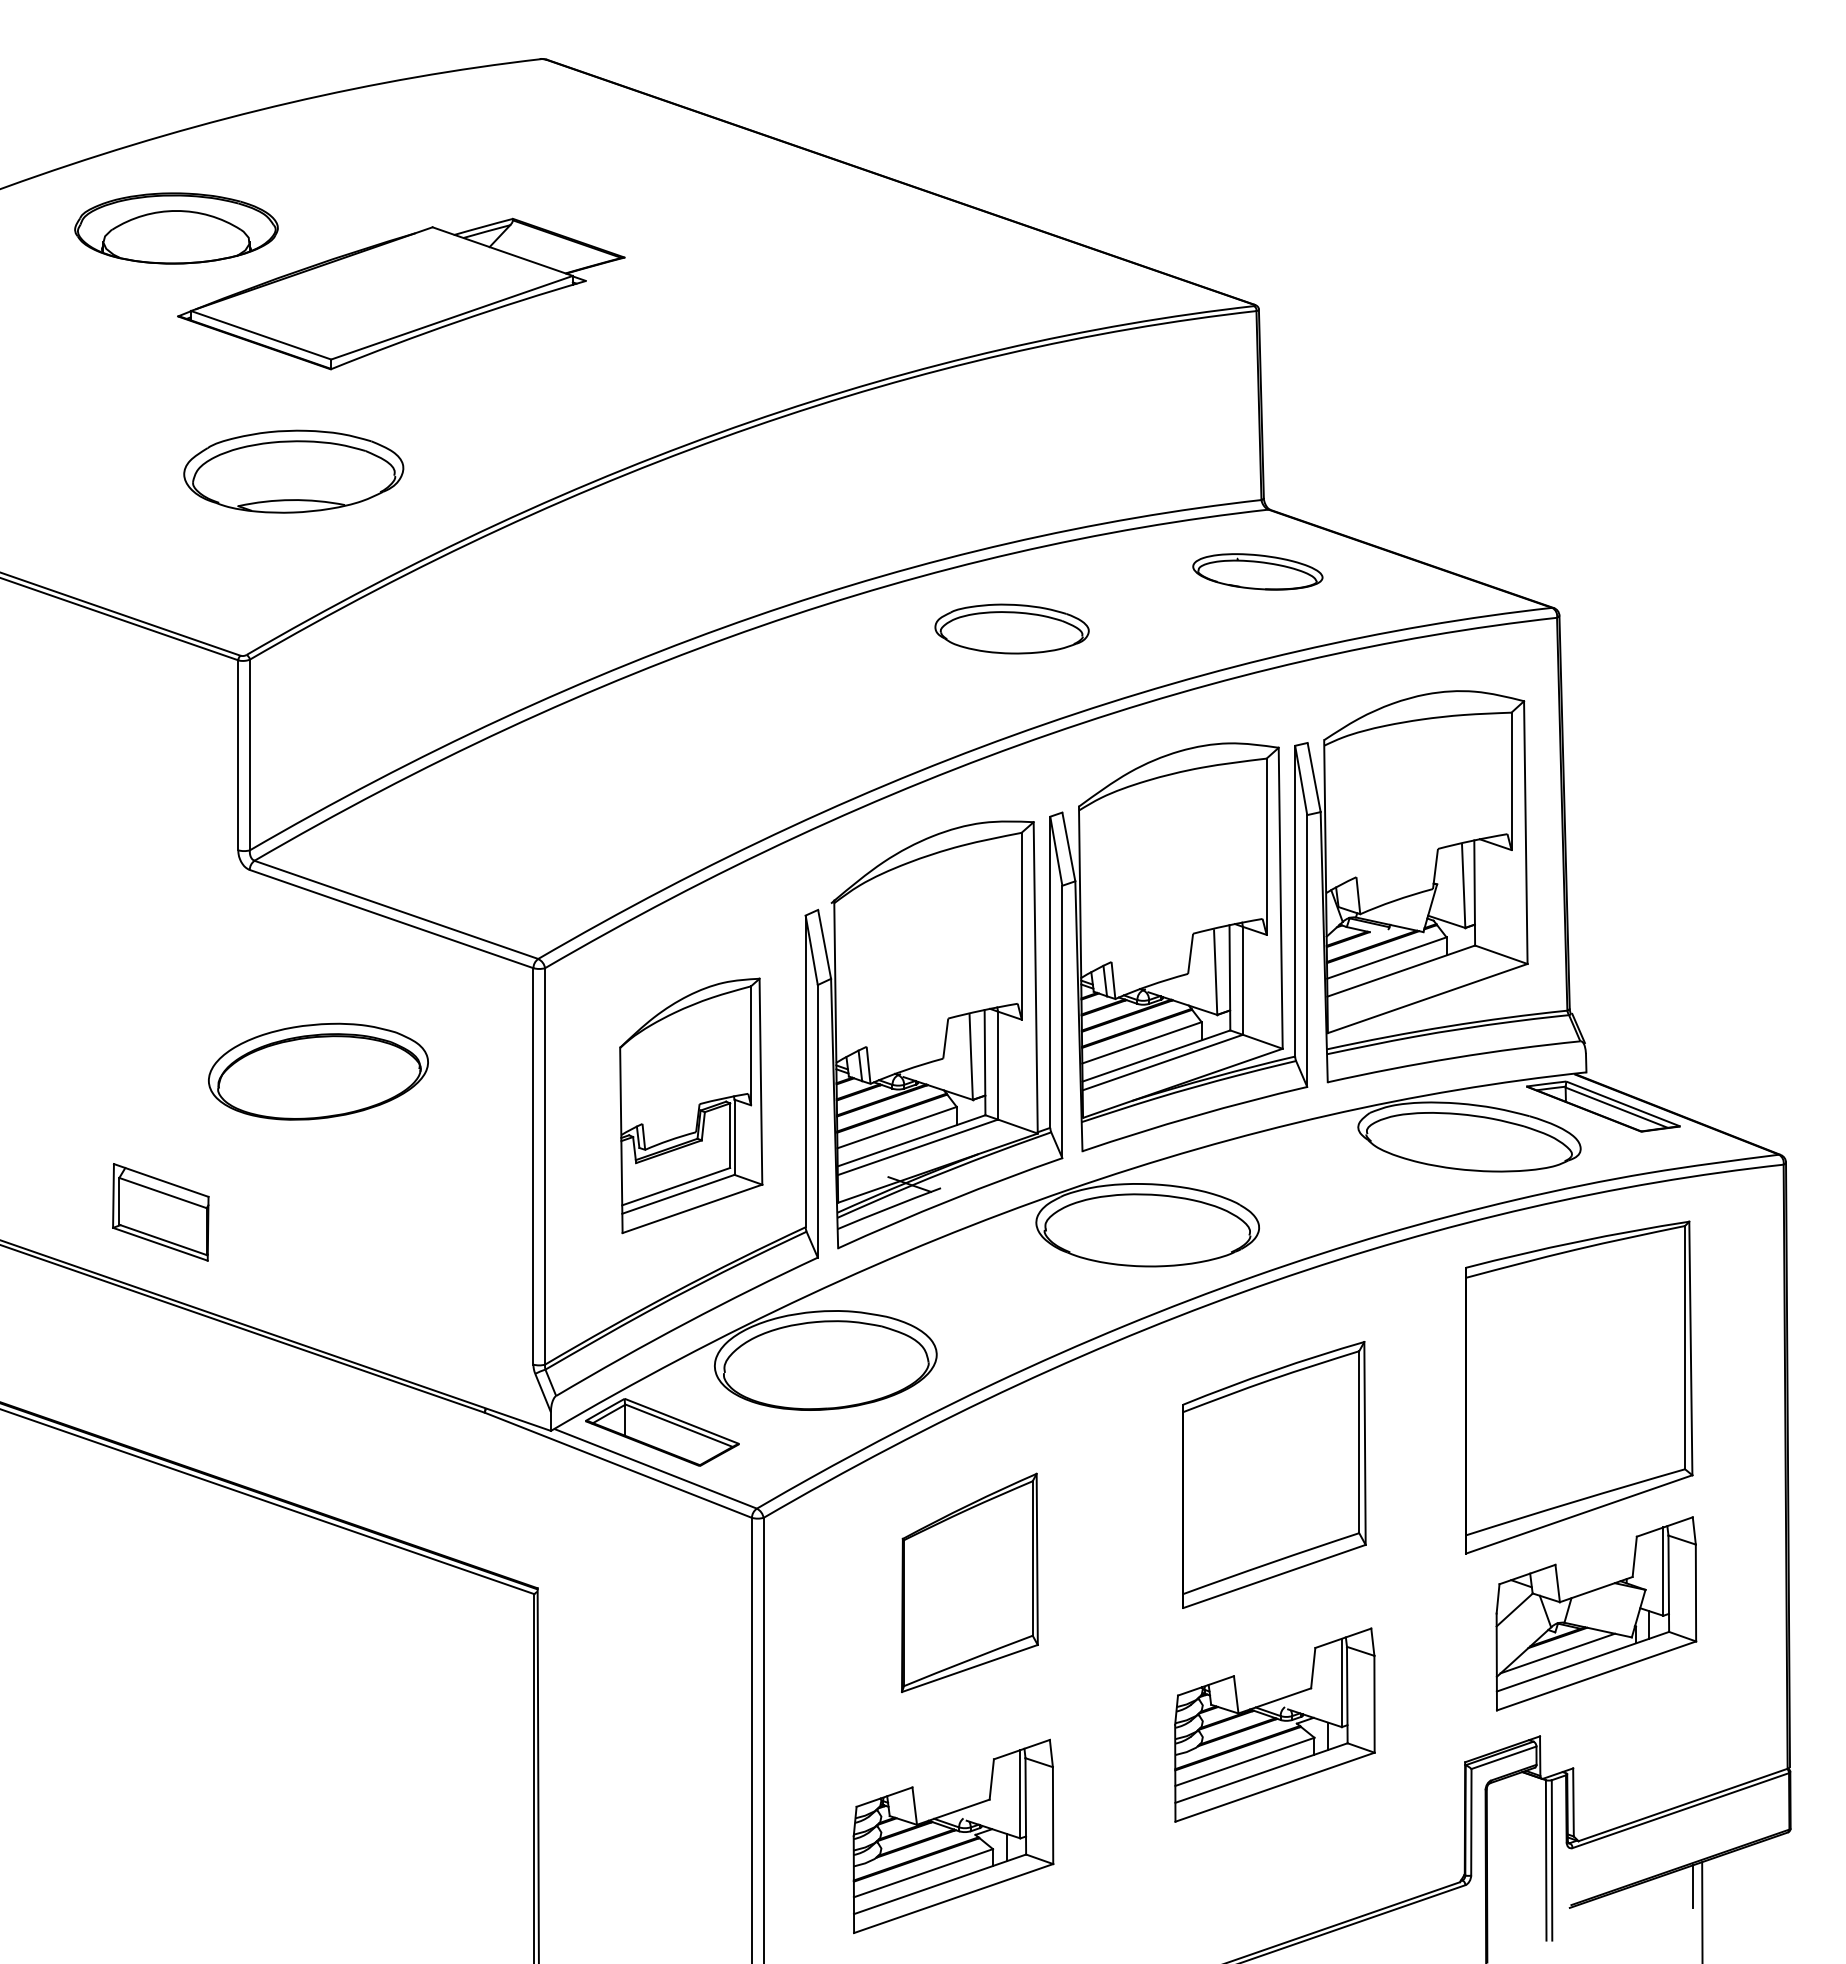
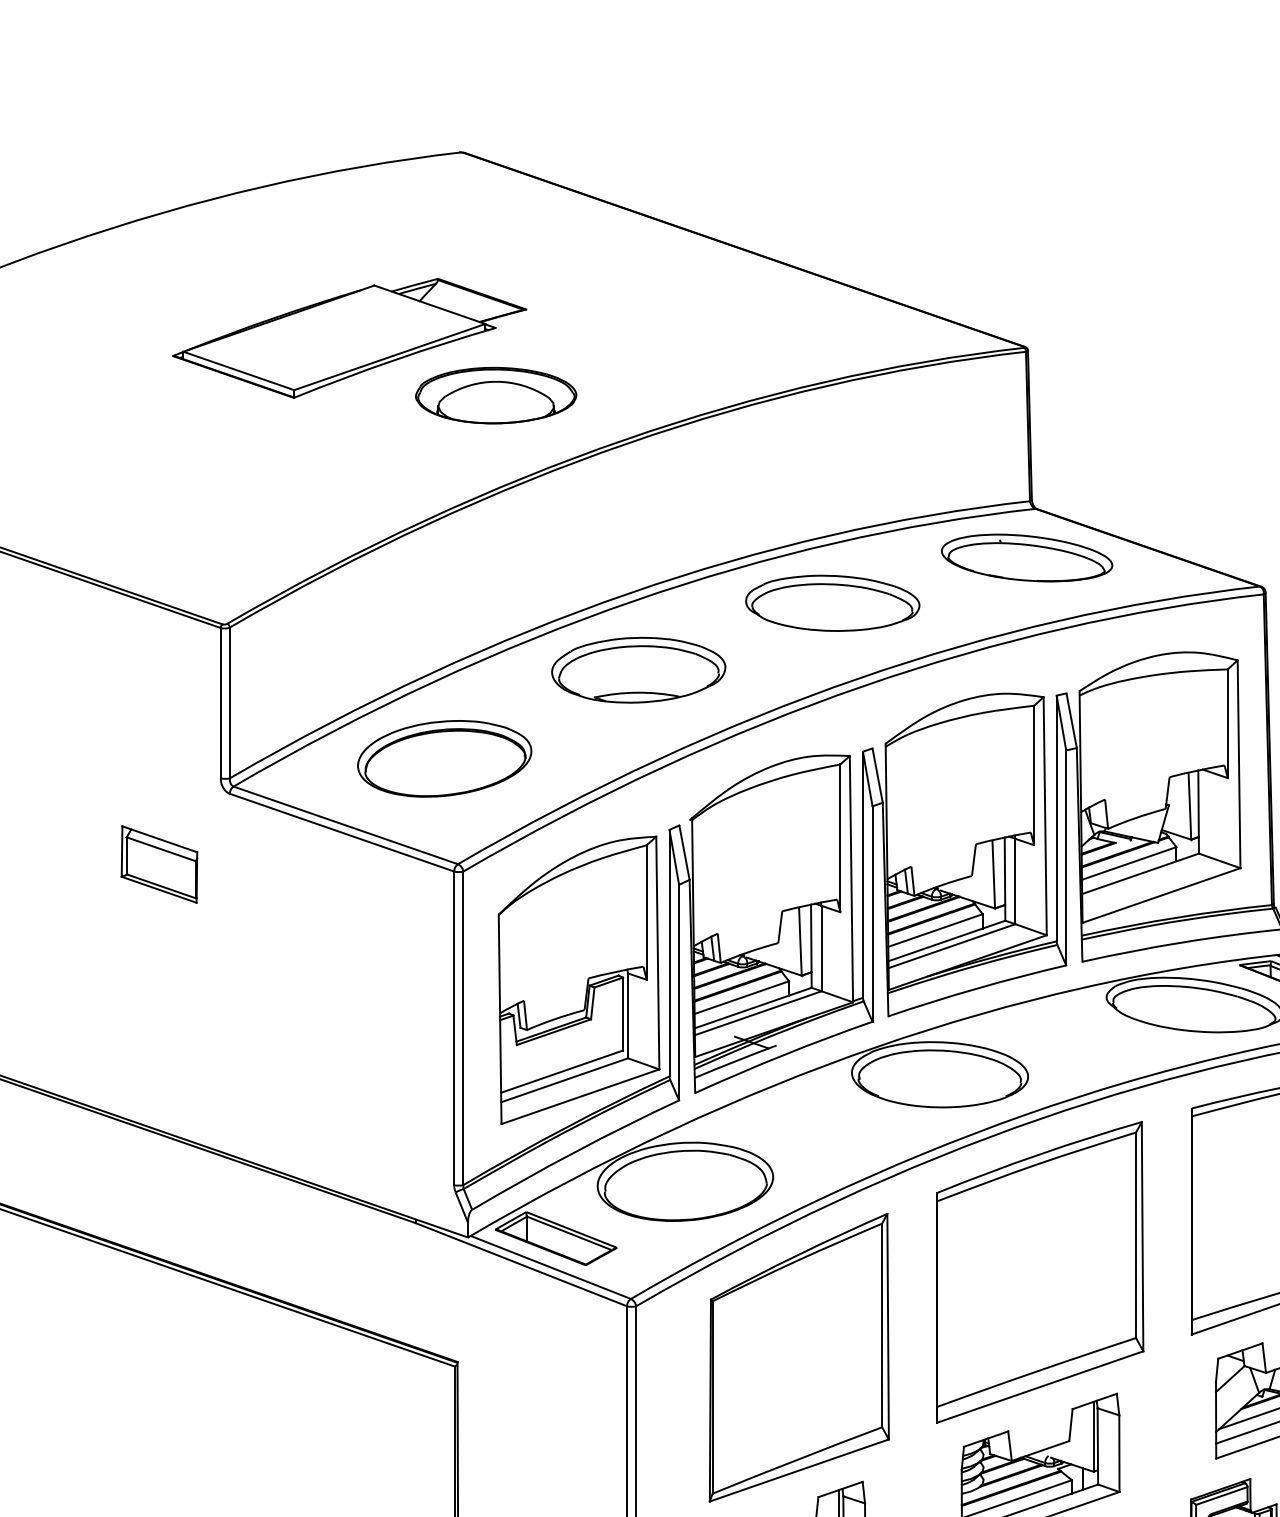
part: (176, 228) -> (496, 395), moved
part: (293, 471) -> (638, 670), moved
part: (1257, 571) -> (1026, 557), size x1.67
part: (1011, 628) -> (832, 602), size x1.43
part: (318, 1071) -> (444, 758), moved
part: (690, 1105) -> (578, 980), size x1.43
part: (160, 1212) -> (159, 864), moved
part: (1274, 1474) -> (1040, 1271), size x1.43
part: (969, 1582) -> (799, 1357), size x1.67

